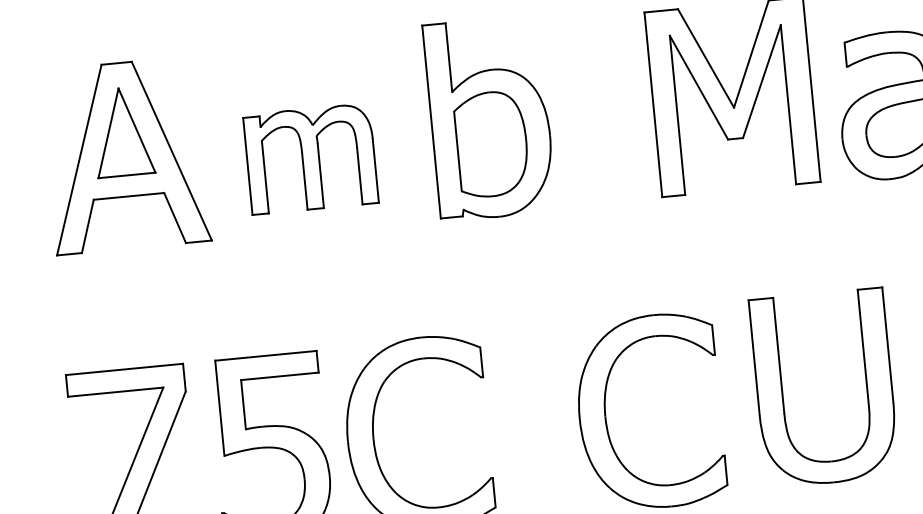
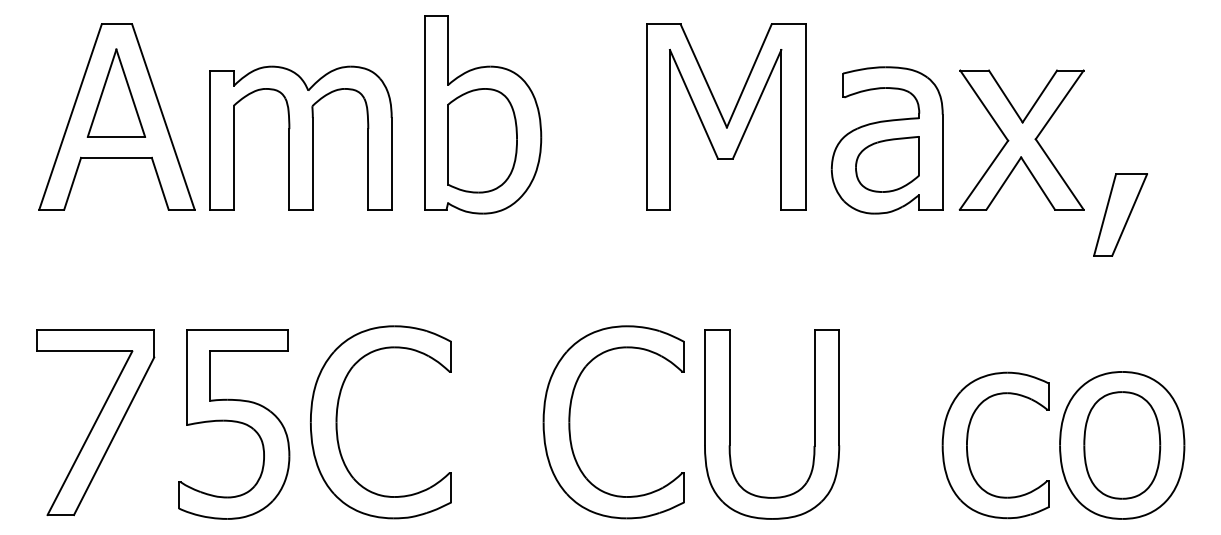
part: (310, 158) -> (300, 137), size x1.43
part: (783, 392) -> (730, 424), moved

